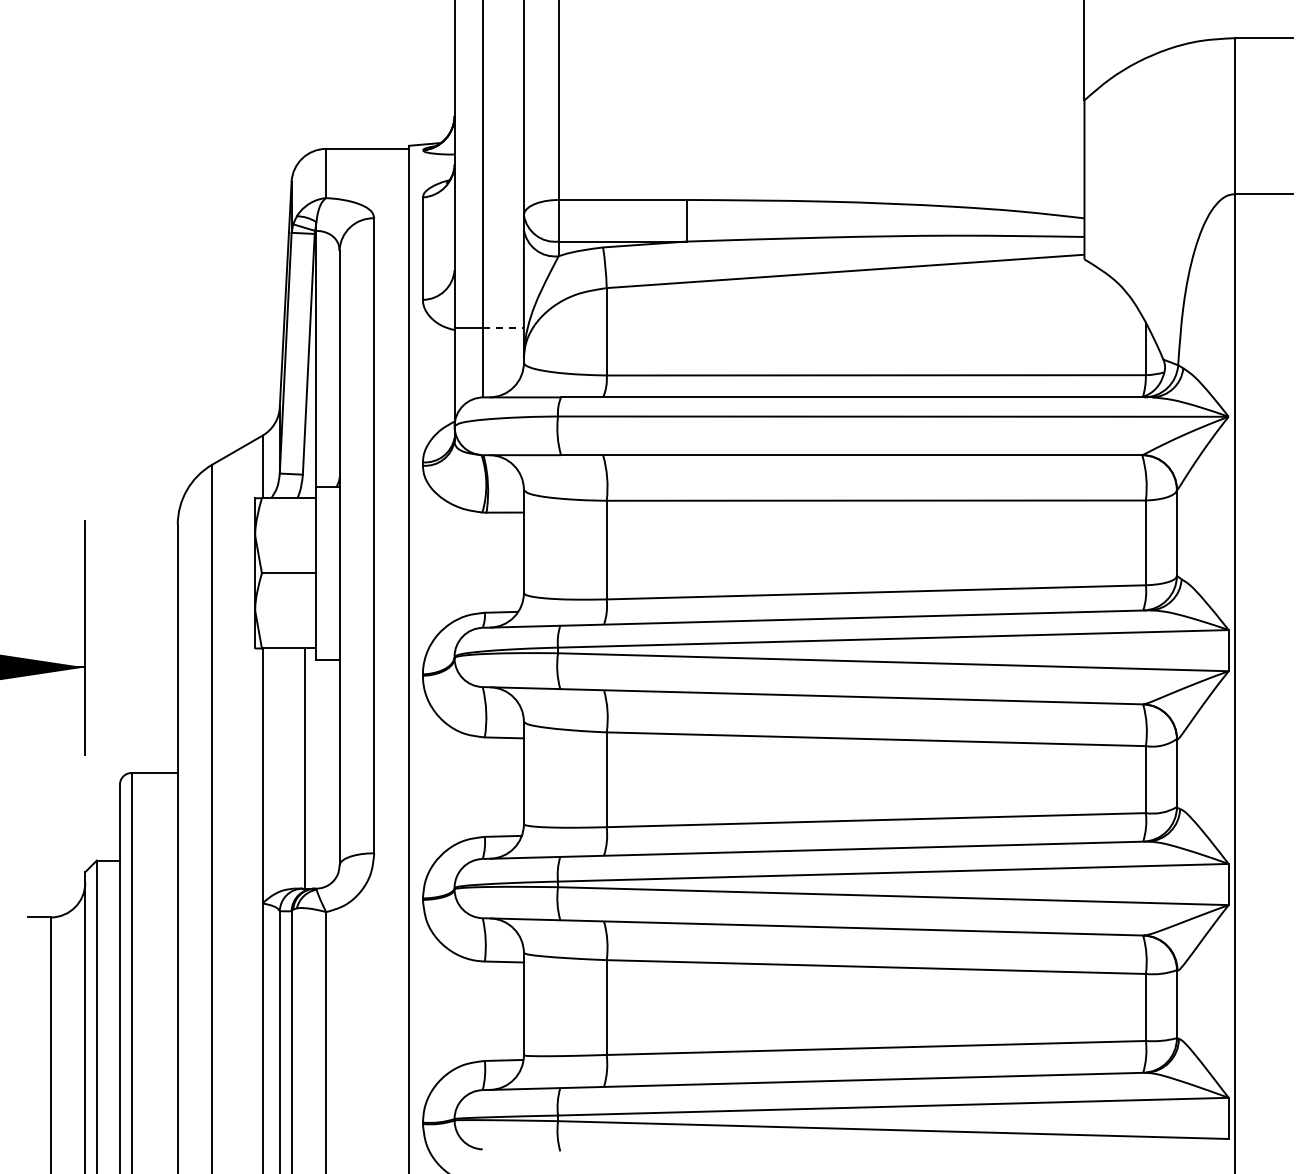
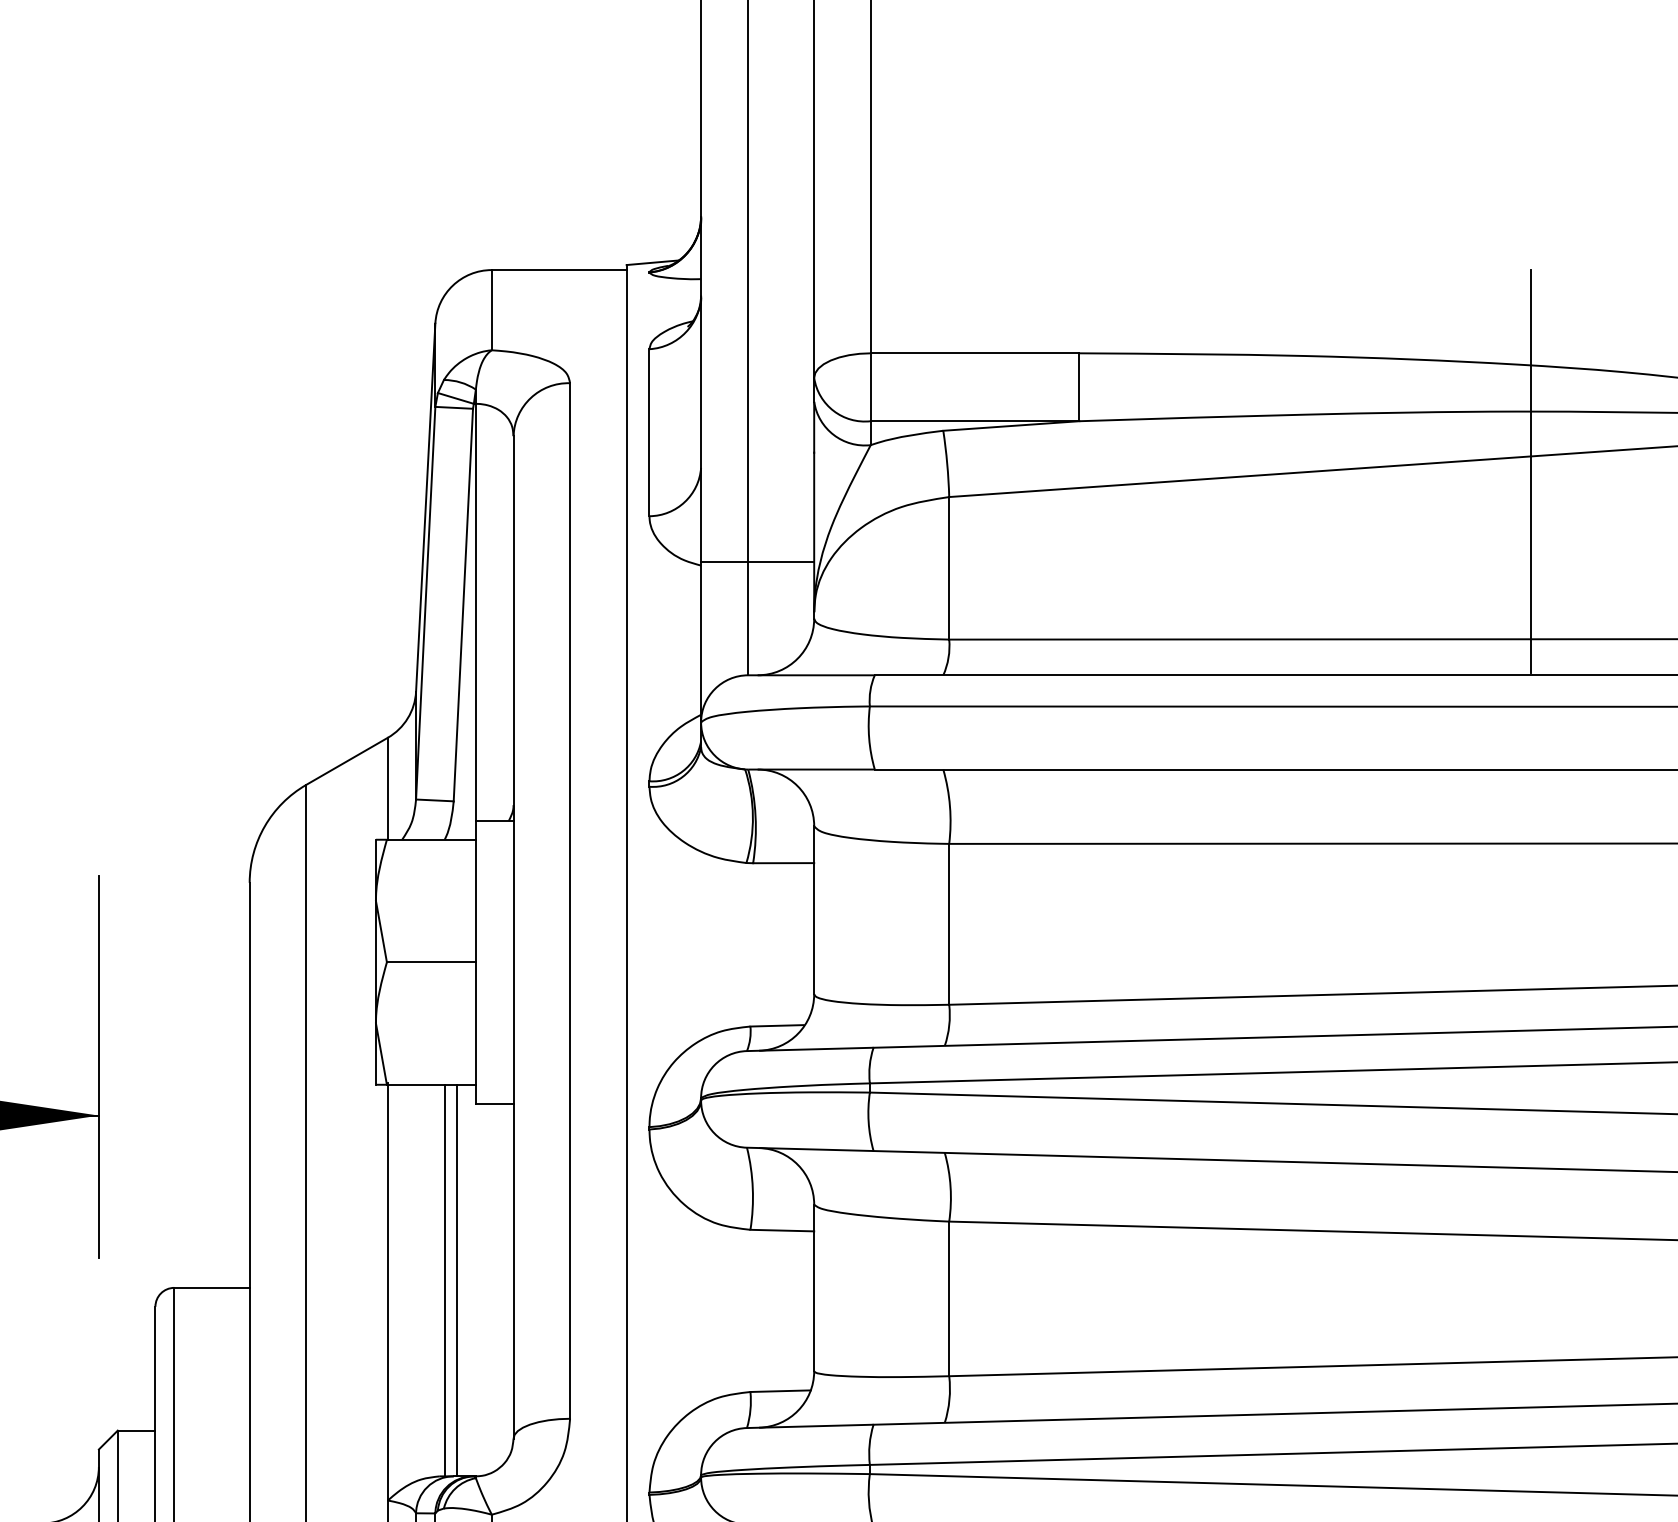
line: (963, 271) -> (1531, 469), added
line: (504, 328) -> (782, 562), dashed -> solid
line: (297, 768) -> (444, 1280), added

